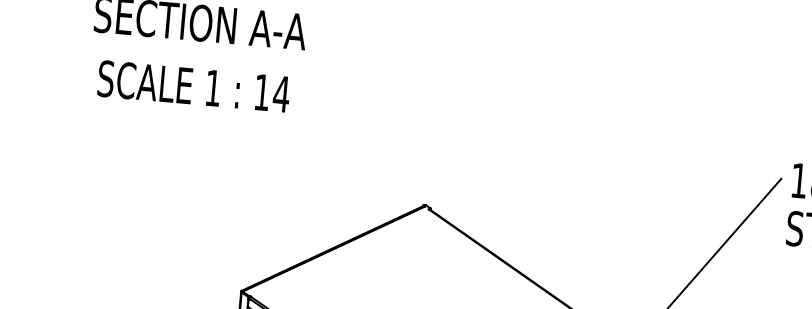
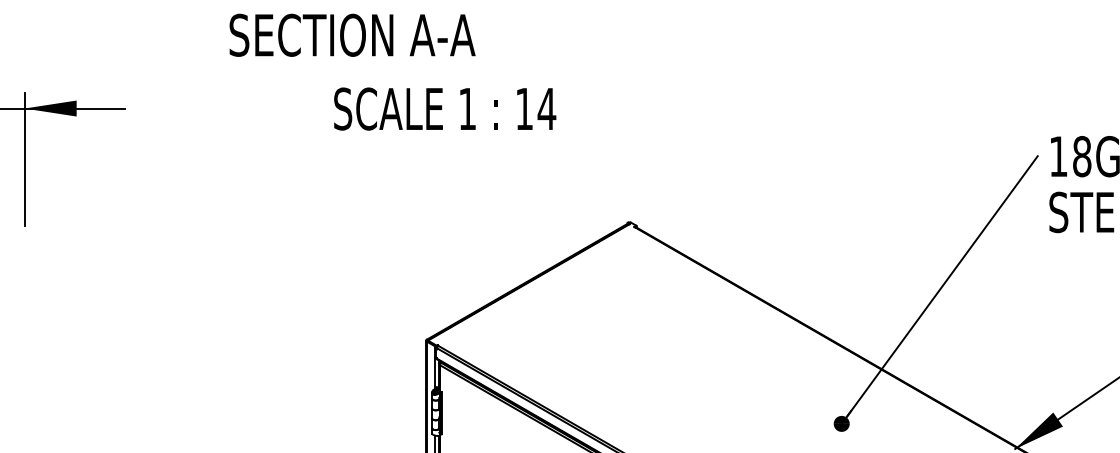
text: (194, 86) -> (445, 108), moved

